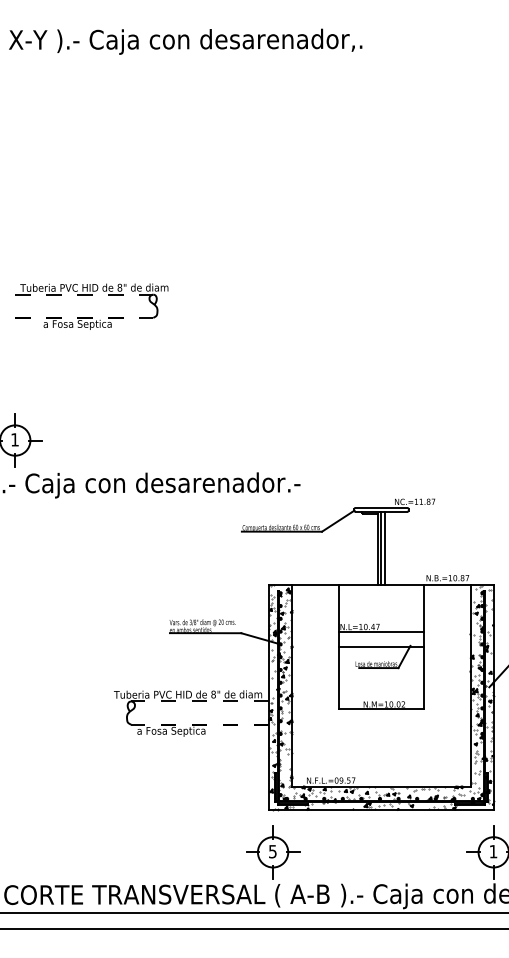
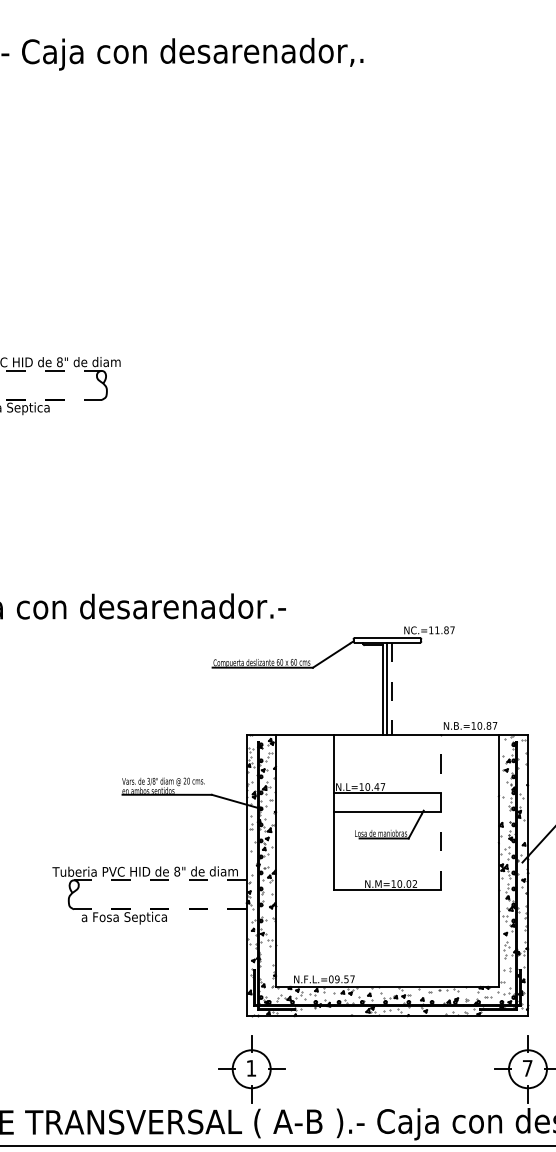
line: (385, 548) -> (392, 688), solid -> dashed
line: (424, 647) -> (441, 812), solid -> dashed
text: (272, 851) -> (250, 1068), 5 -> 1
text: (493, 851) -> (527, 1068), 1 -> 7

